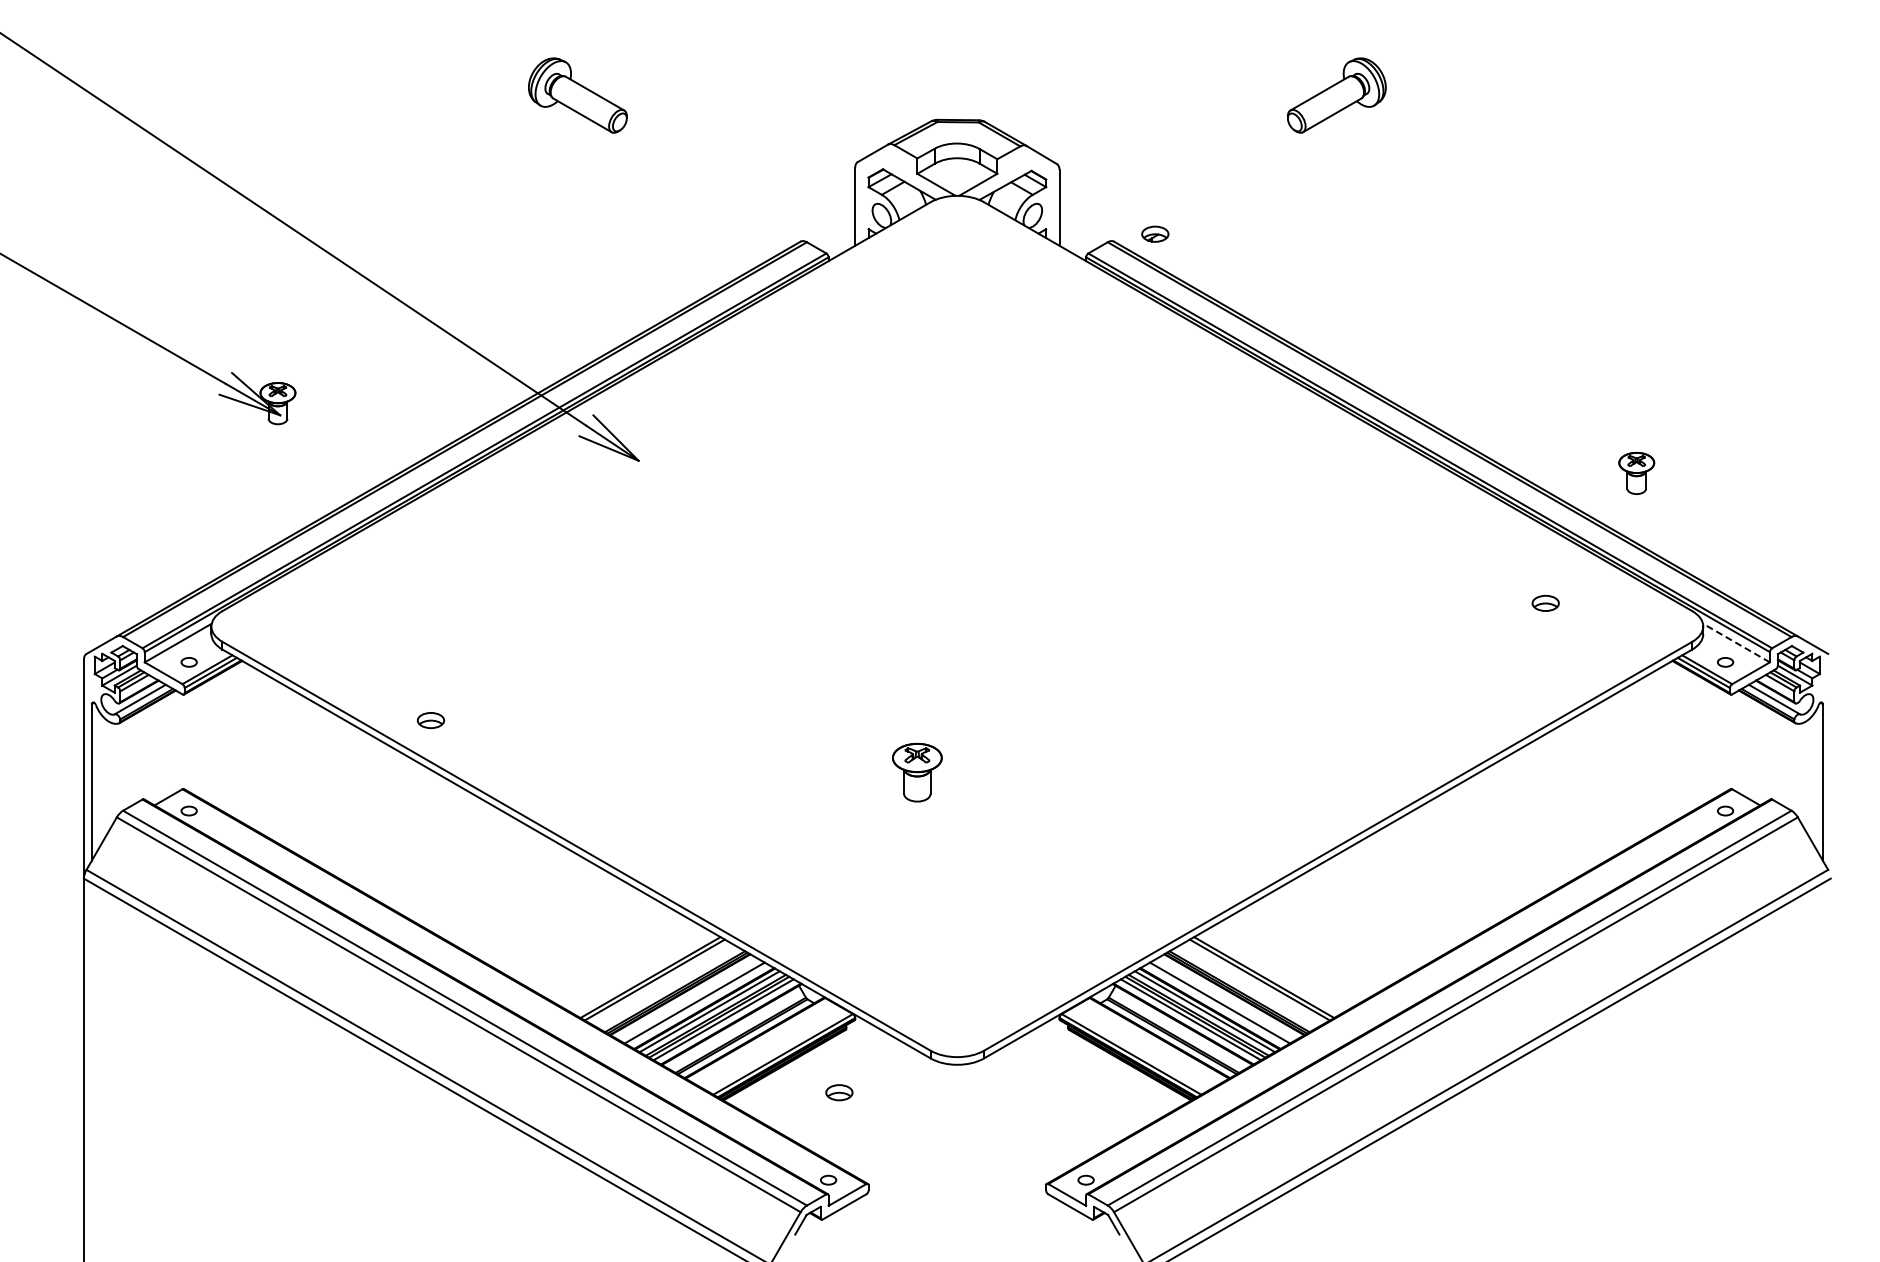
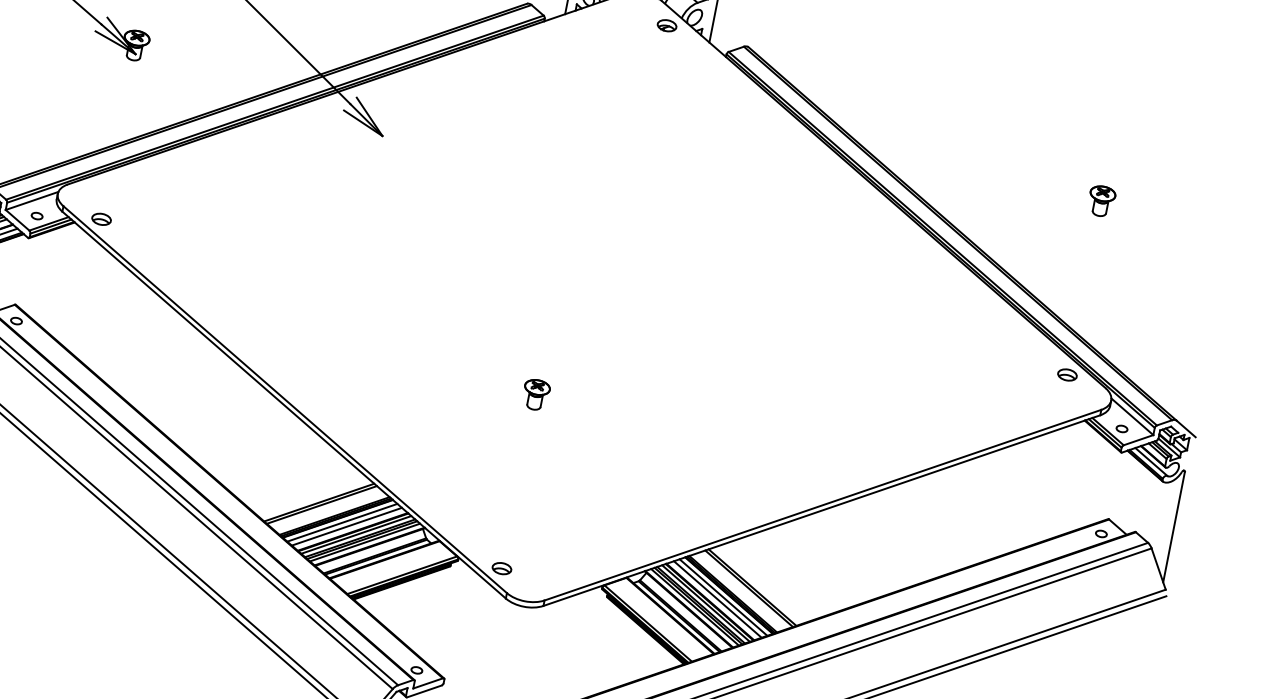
part: (1155, 233) -> (667, 25), moved
part: (1636, 472) -> (1101, 200), moved
part: (1545, 602) -> (1067, 374), moved
line: (1736, 643) -> (1132, 417), dashed -> solid
part: (430, 720) -> (101, 219), moved
part: (917, 772) -> (536, 394), size x0.71
line: (687, 998) -> (342, 522), added
line: (1227, 998) -> (723, 597), added
part: (839, 1092) -> (502, 568), moved

